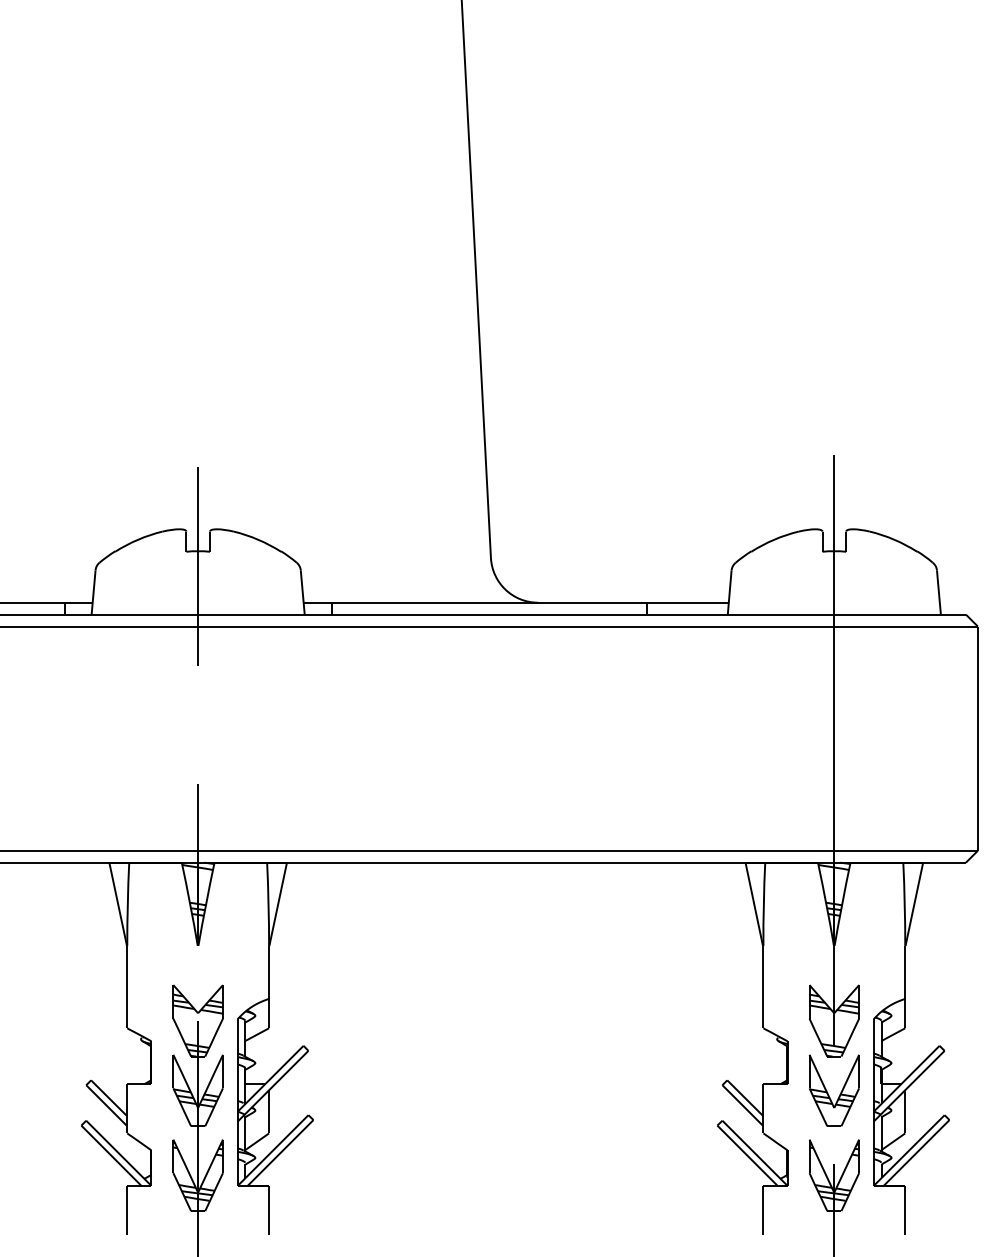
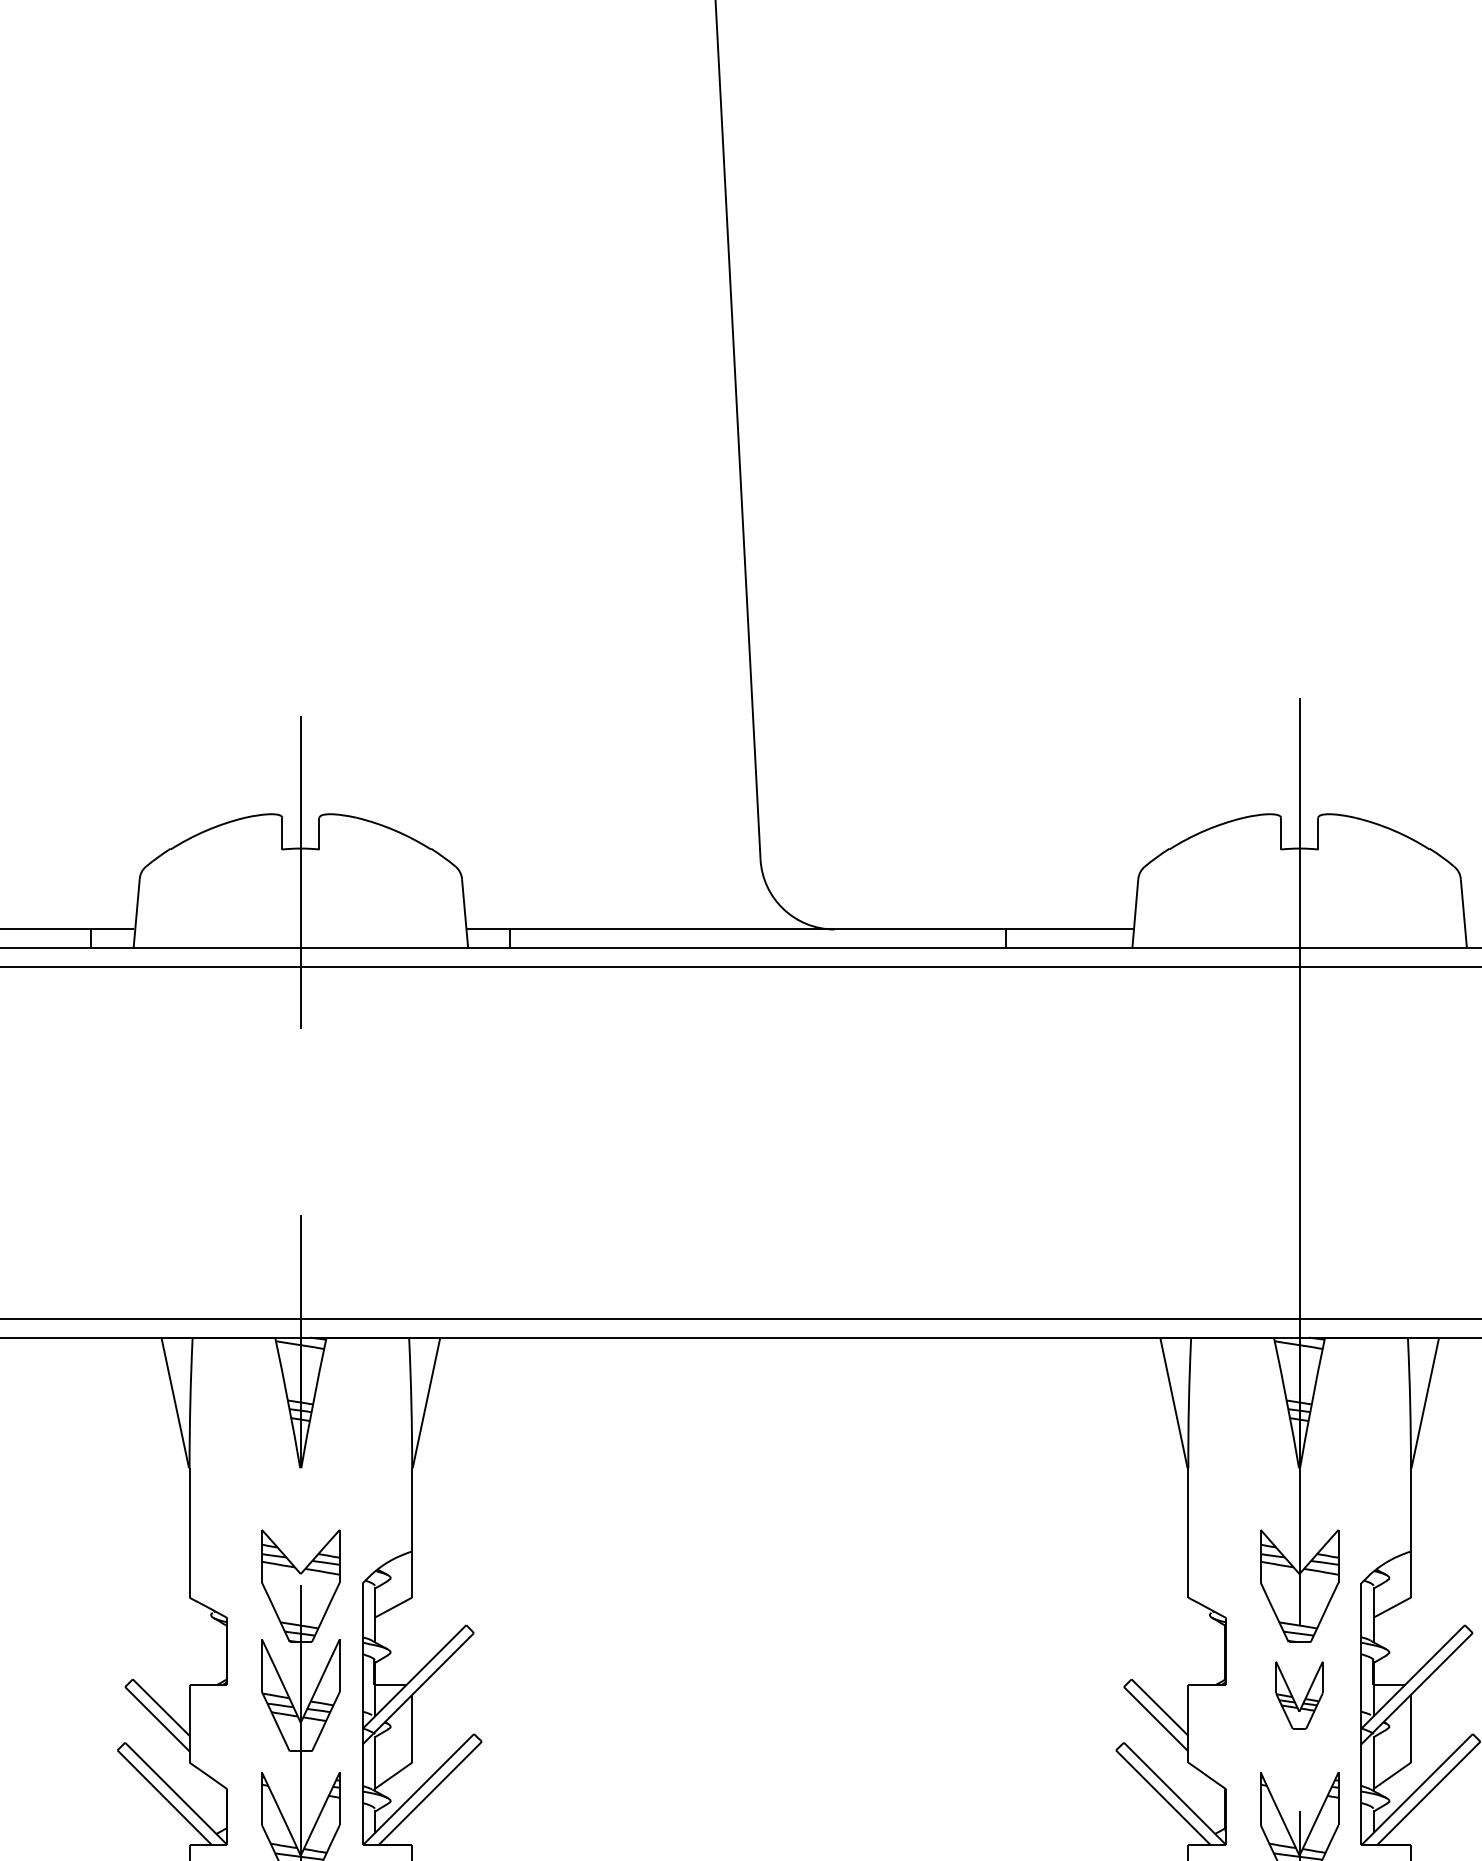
part: (833, 1090) -> (1298, 1695), size x0.6

